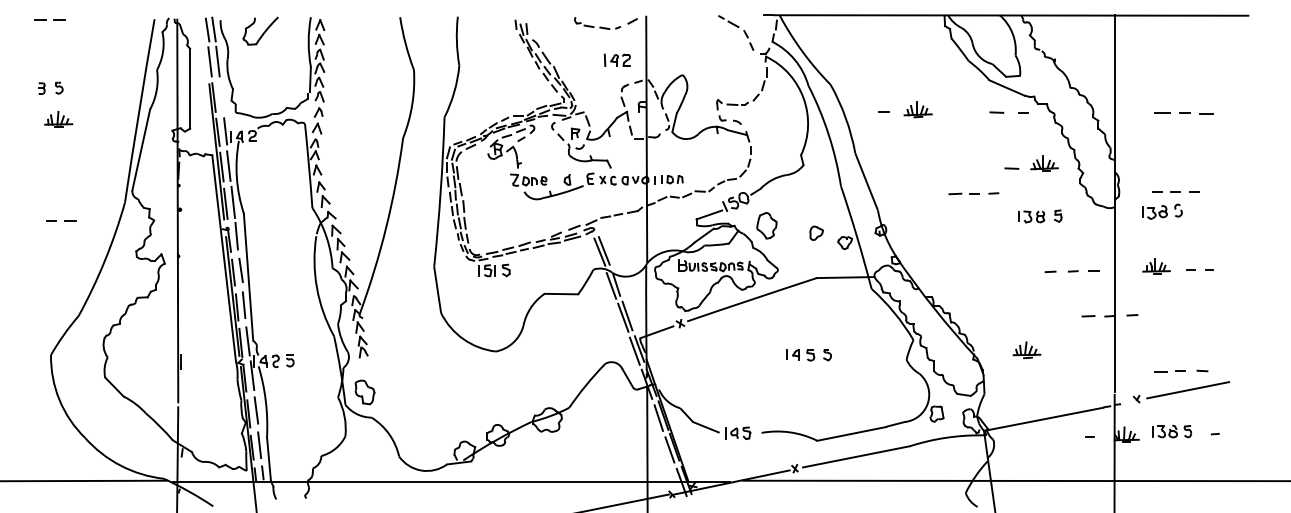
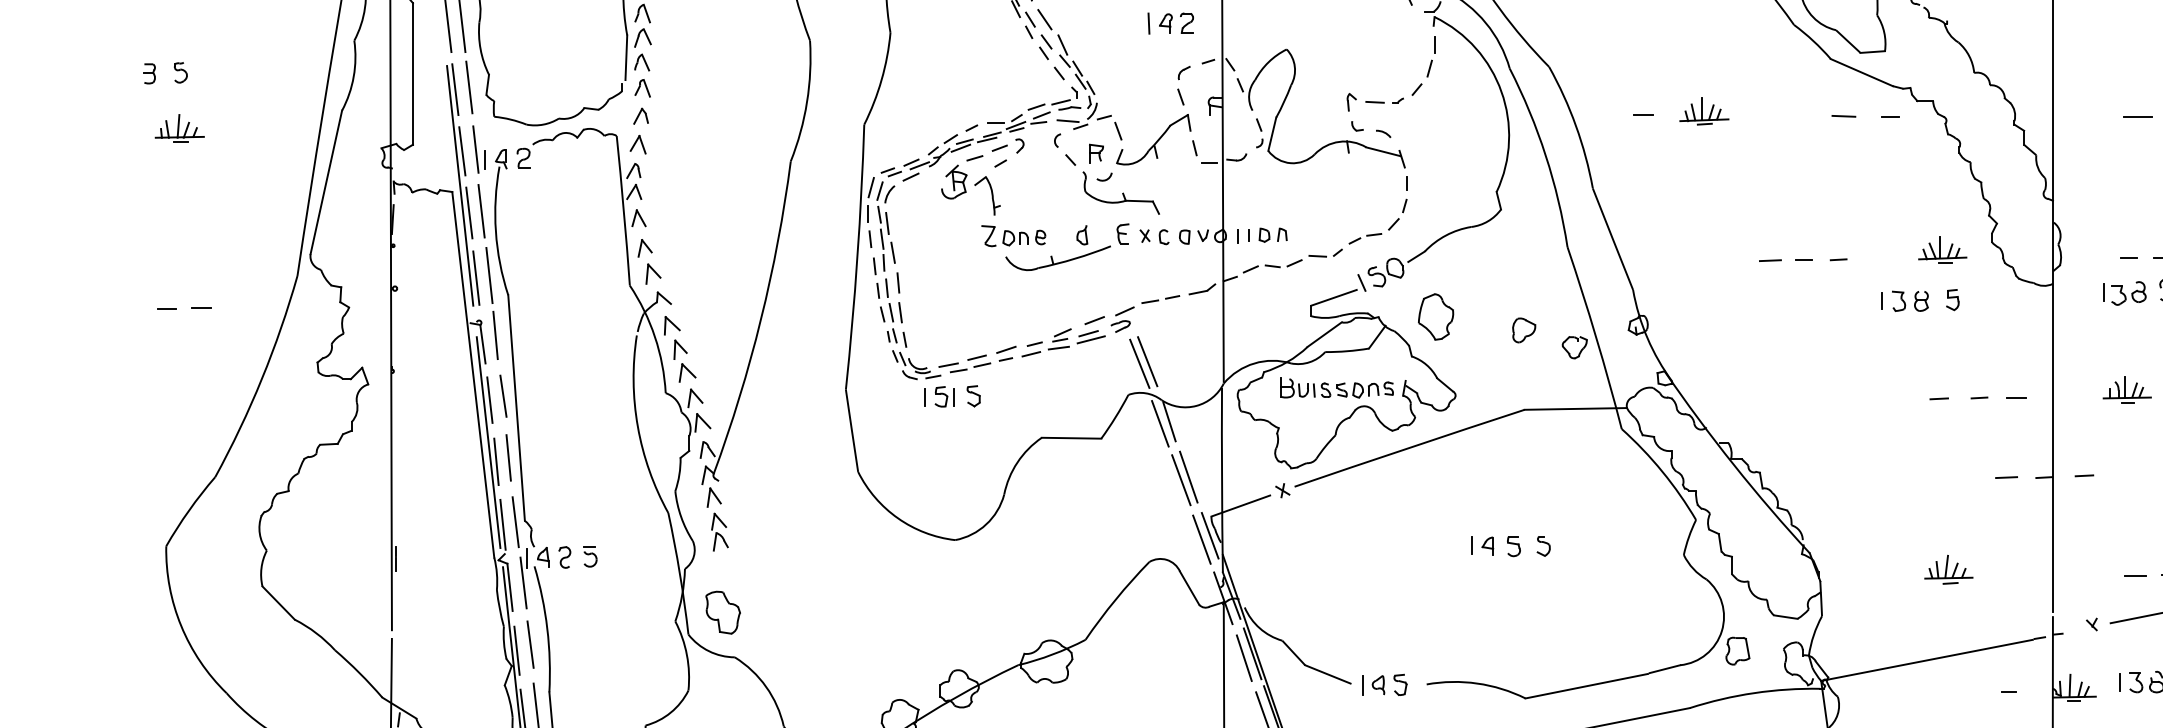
line: (221, 95) -> (468, 85), added
part: (1044, 163) -> (1942, 249), moved
line: (1011, 168) -> (1869, 215), removed
part: (1026, 350) -> (1947, 570), moved

